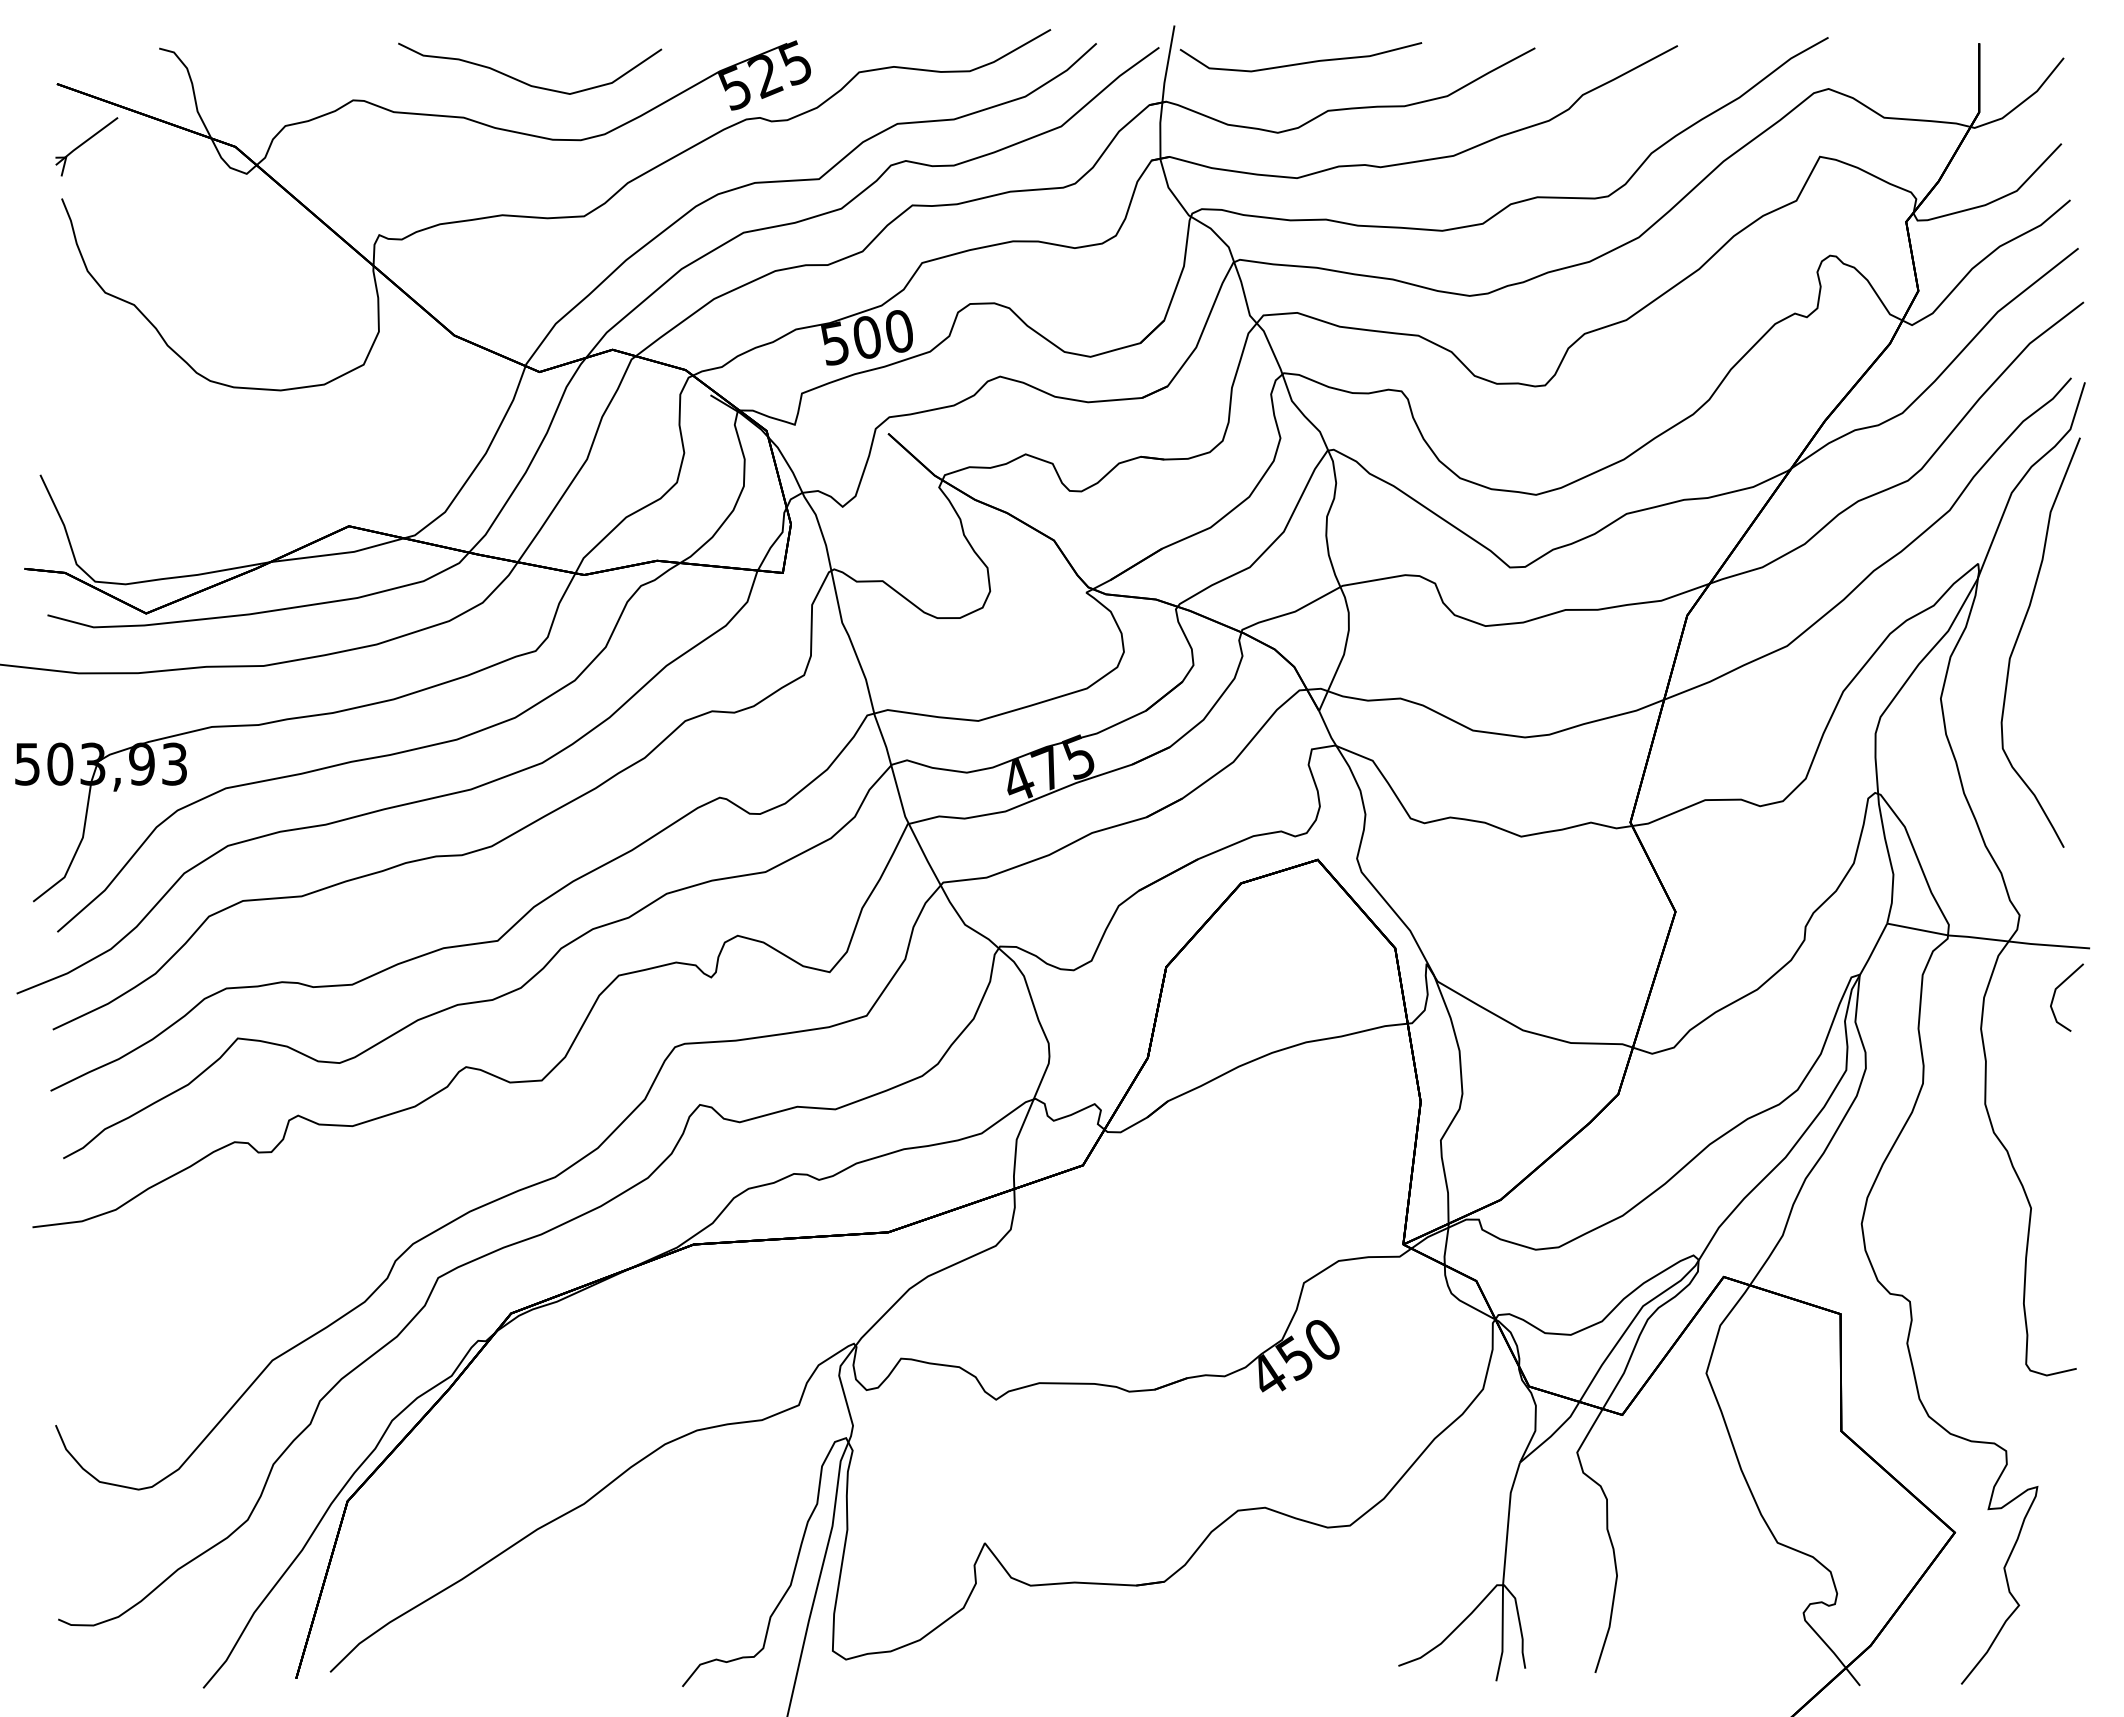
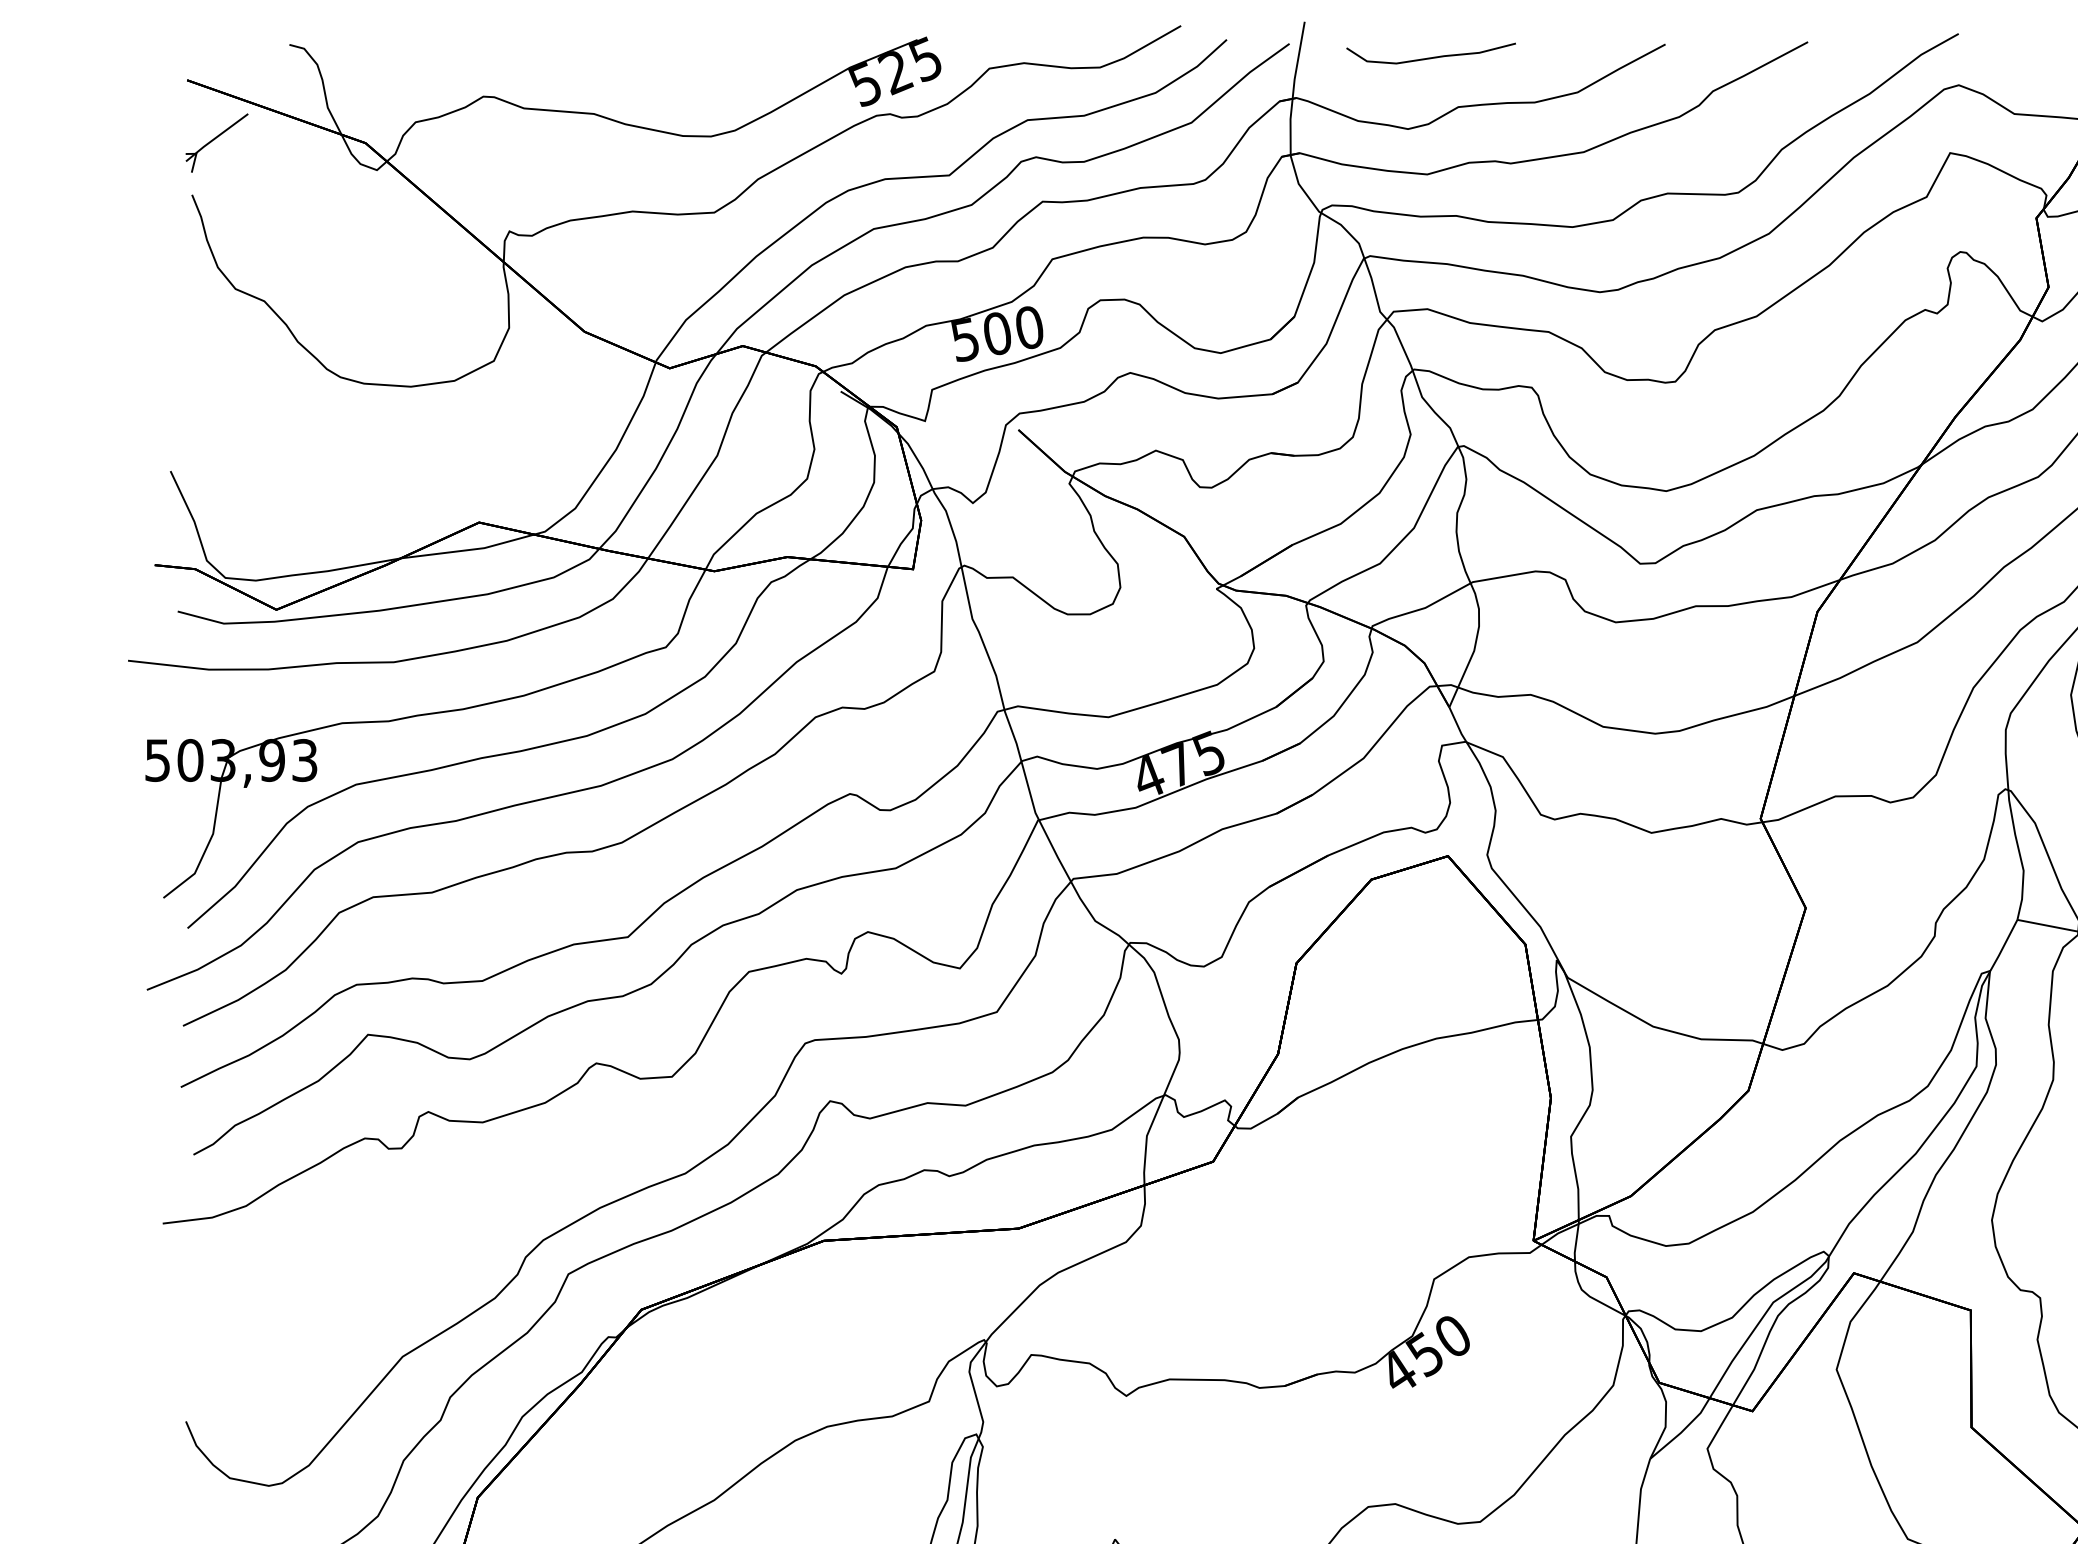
part: (1300, 57) -> (1430, 53), size x0.7
part: (523, 81) -> (653, 77), removed

